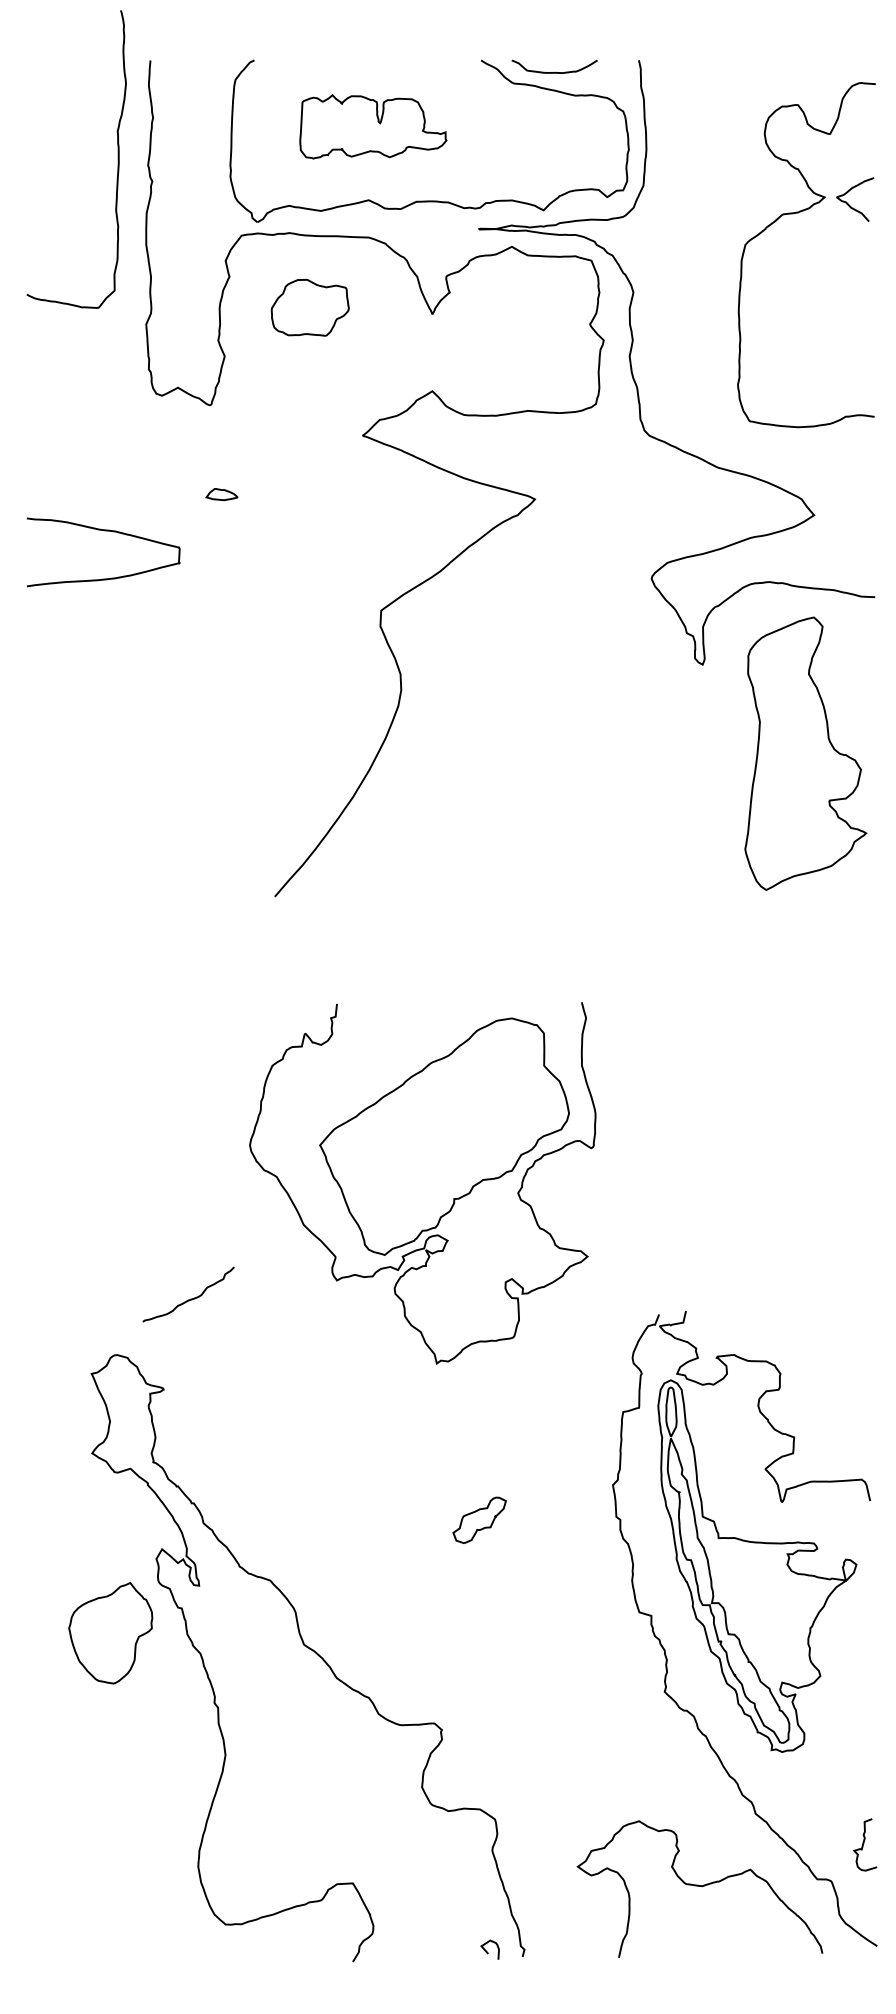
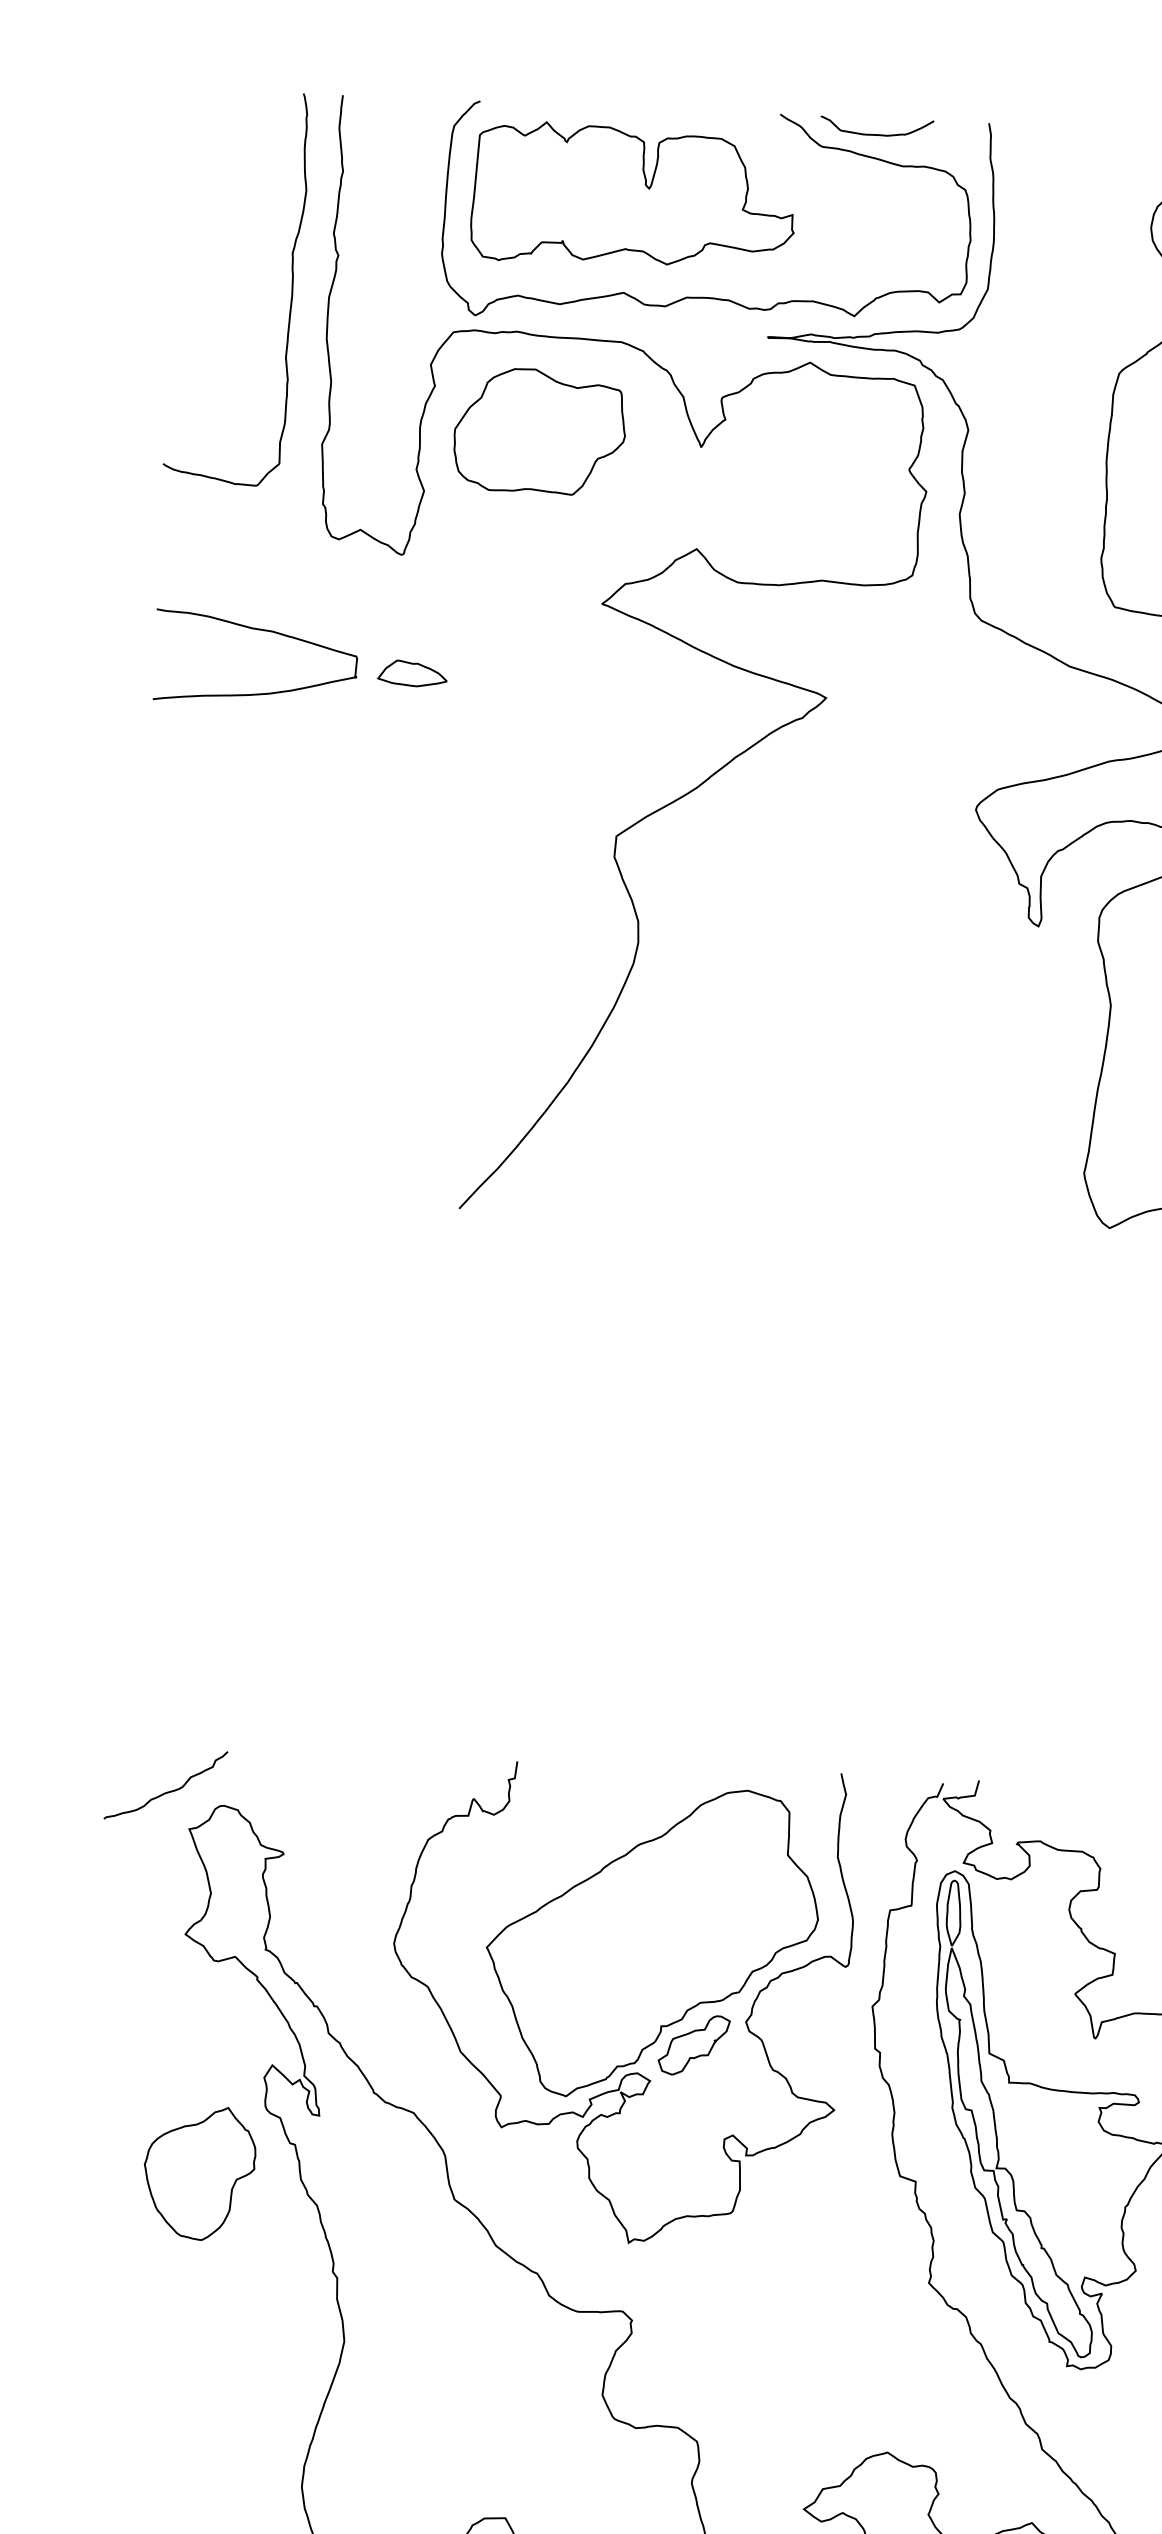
part: (373, 126) -> (634, 195), size x1.67
curve: (117, 159) -> (290, 290), moved
part: (310, 307) -> (540, 431), size x1.67
part: (221, 494) -> (411, 673), size x1.67
curve: (104, 531) -> (258, 631), moved
part: (422, 1183) -> (620, 2003), moved
curve: (190, 1298) -> (168, 1790), moved

